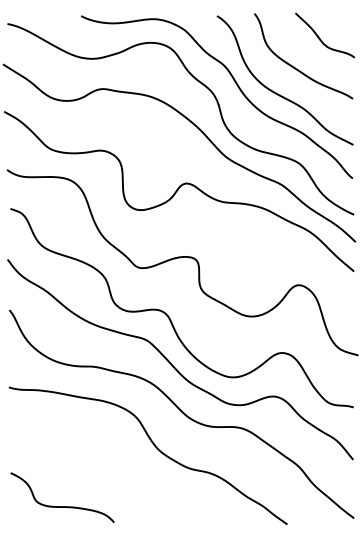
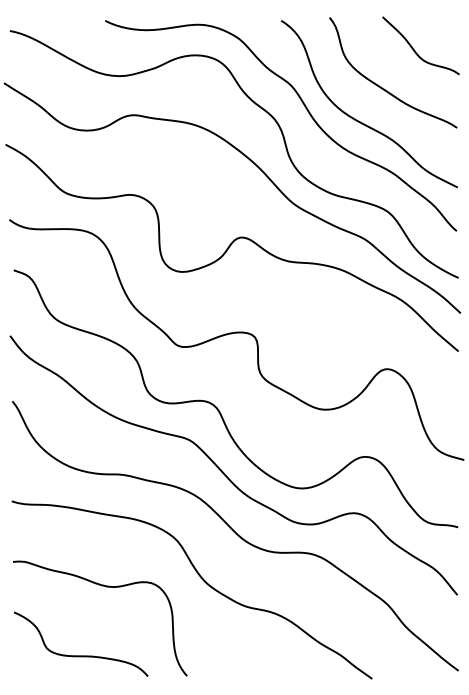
curve: (82, 453) -> (106, 587), added

